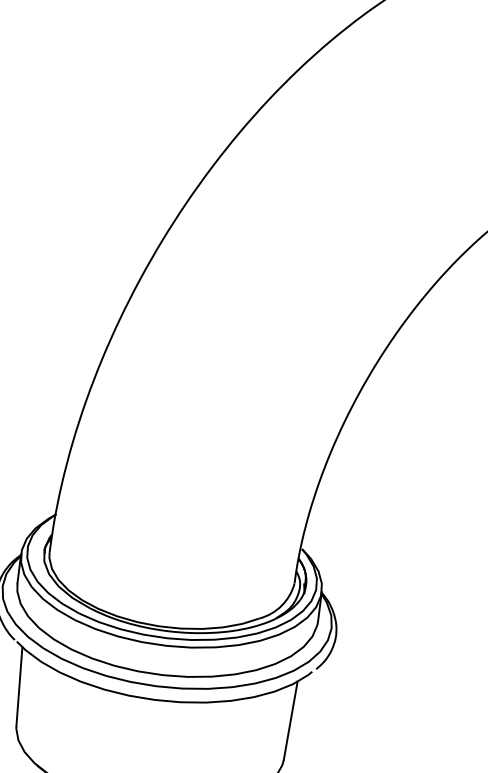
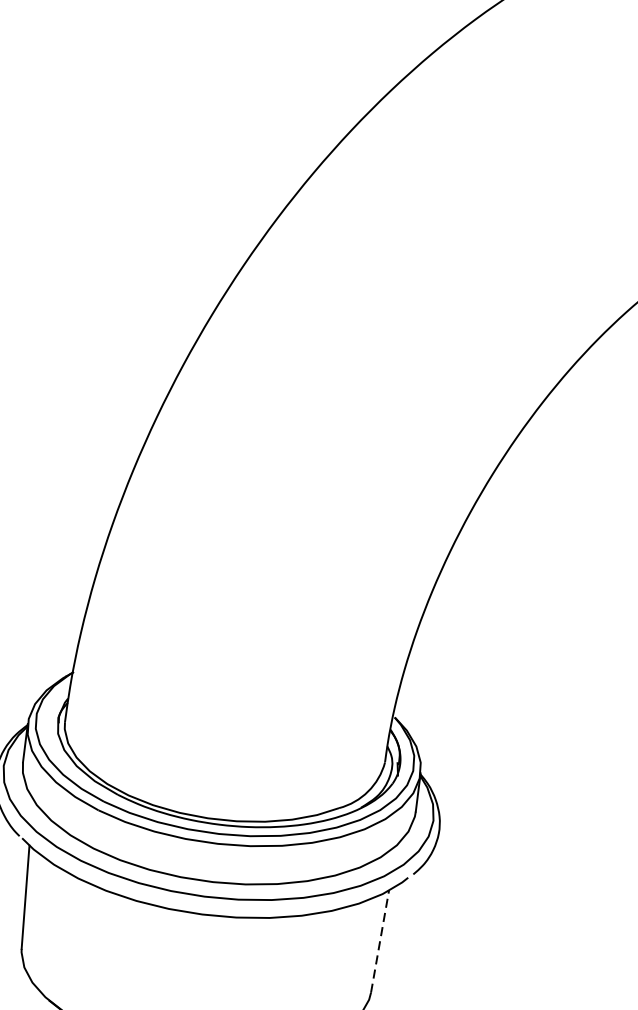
line: (290, 720) -> (379, 941), solid -> dashed

